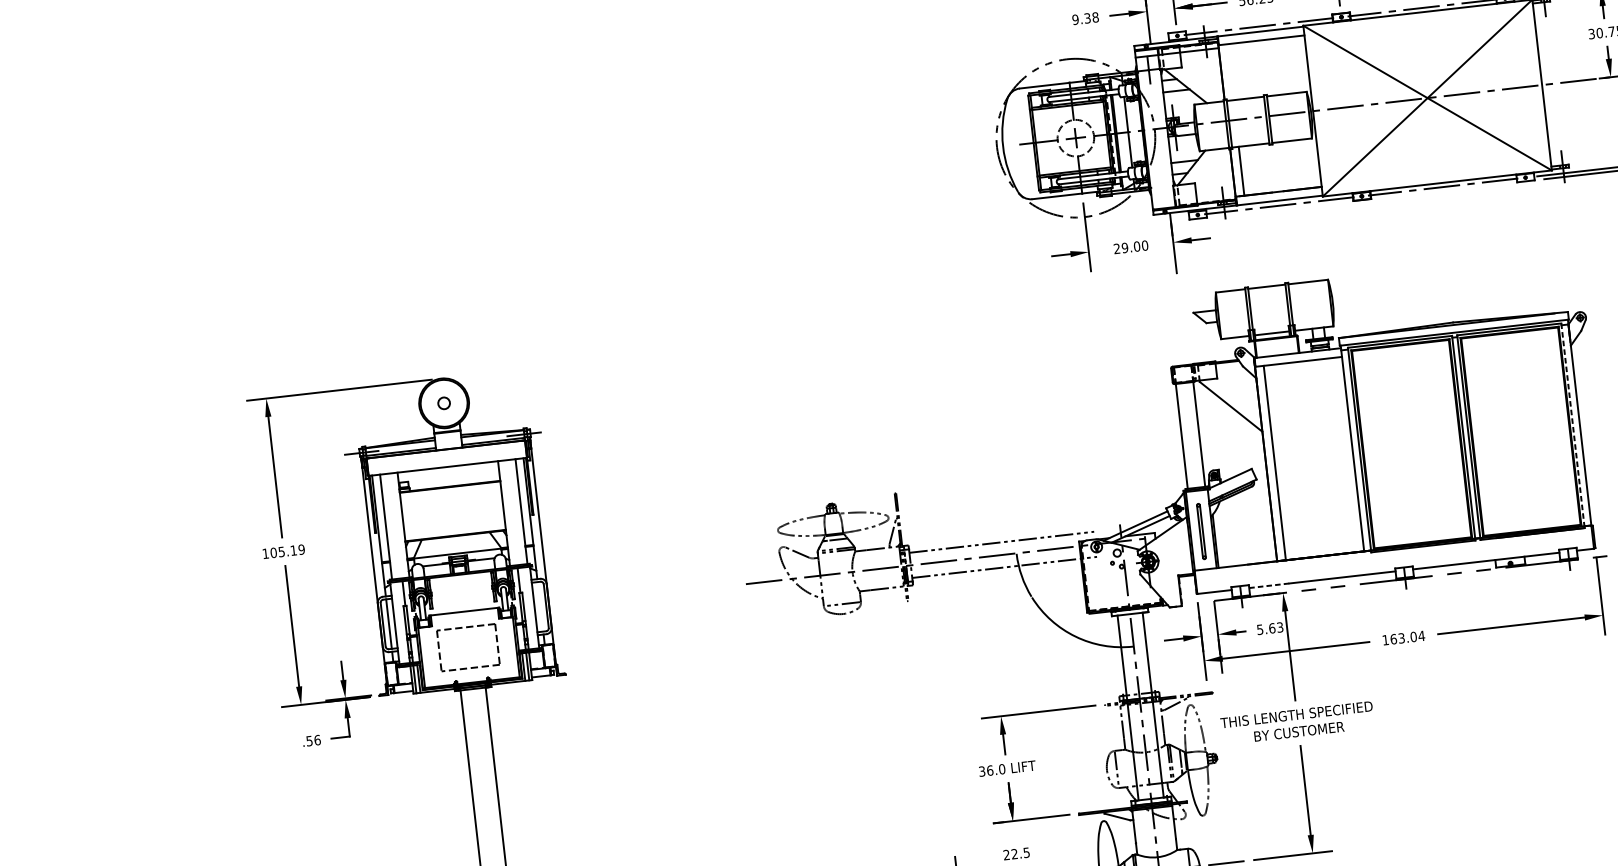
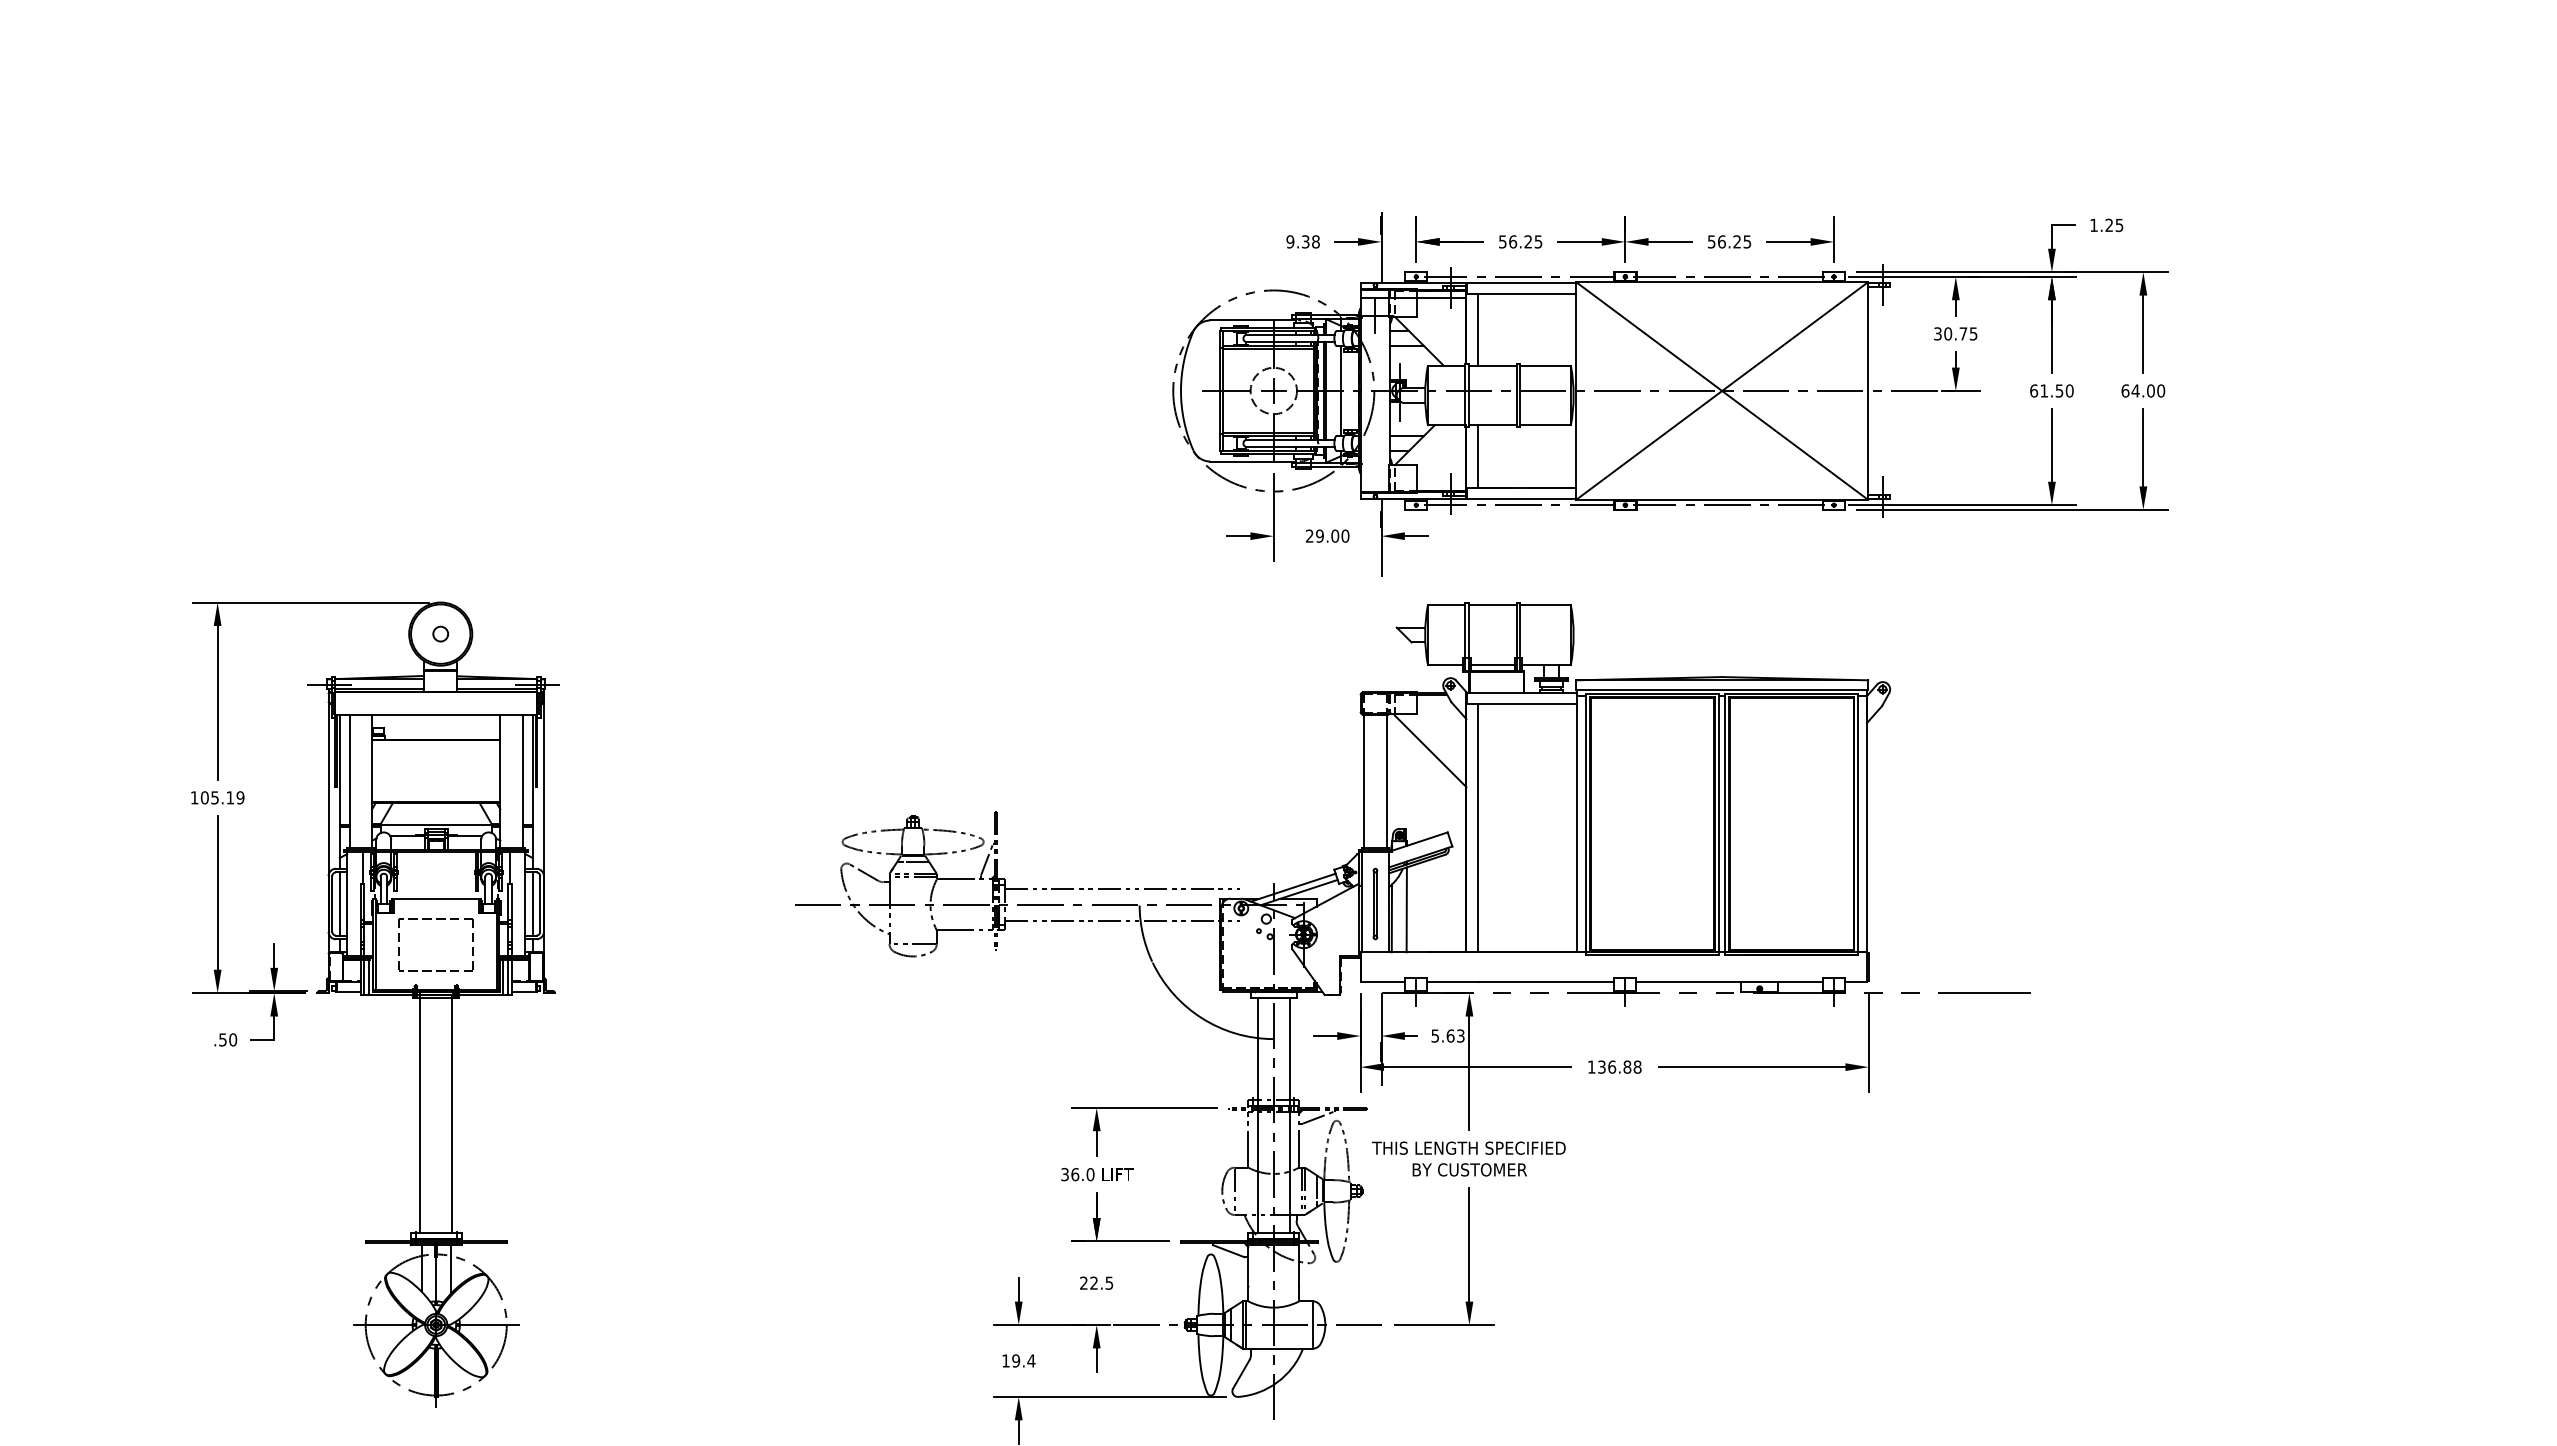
line: (1230, 71) -> (1477, 329), added
line: (1573, 425) -> (1858, 824), dashed -> solid
line: (1226, 533) -> (1406, 909), added
line: (1269, 586) -> (1453, 982), dashed -> solid
line: (540, 606) -> (532, 903), added
text: (1407, 637) -> (1619, 1066), 163.04 -> 136.88
text: (317, 739) -> (233, 1039), .56 -> .50

